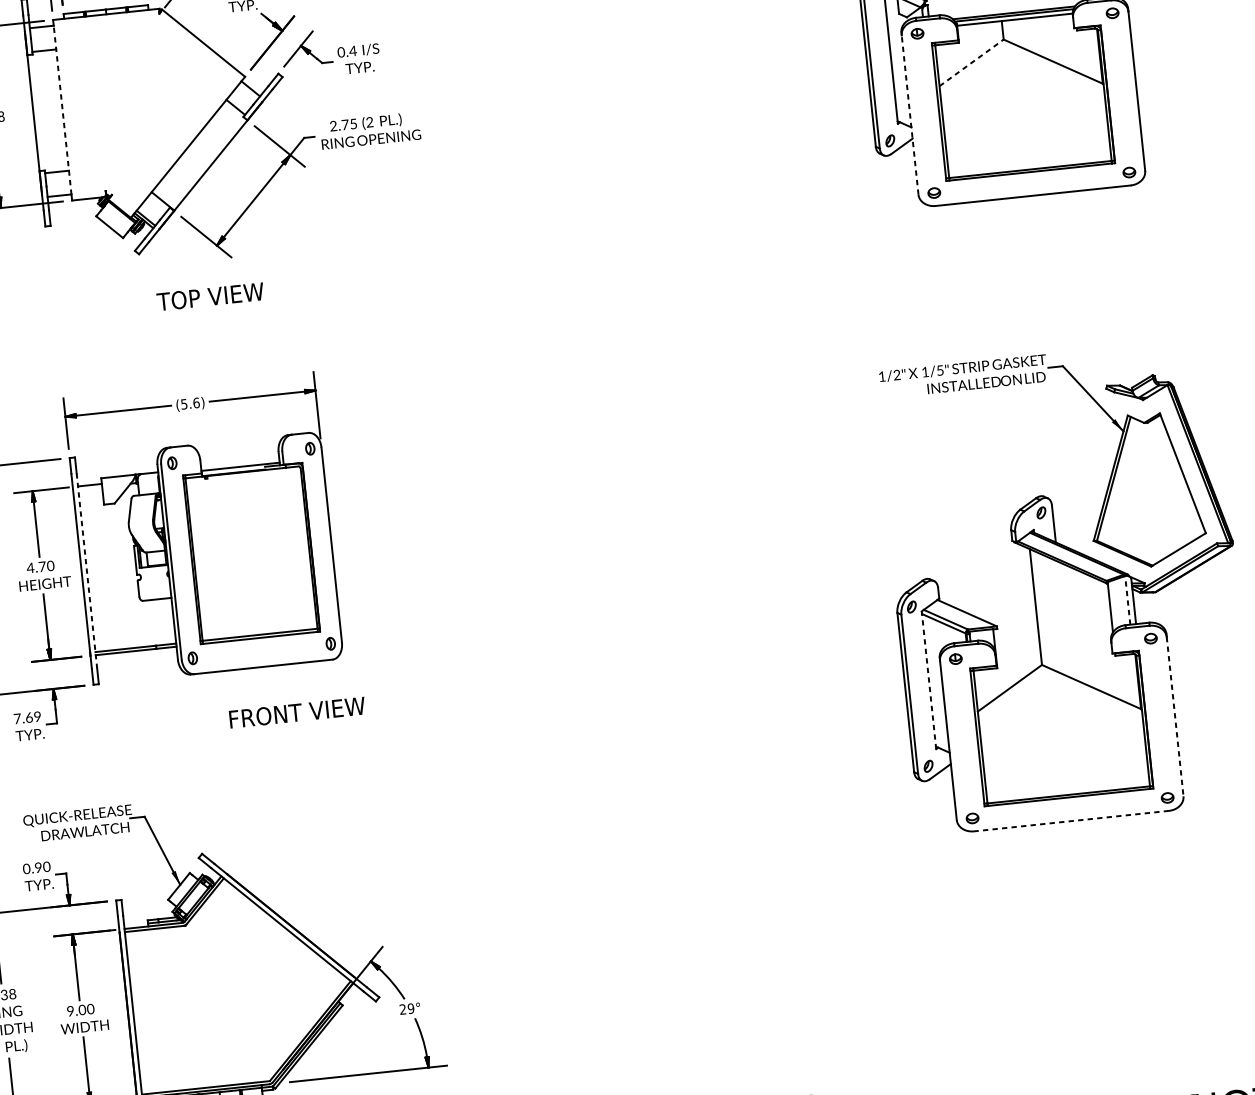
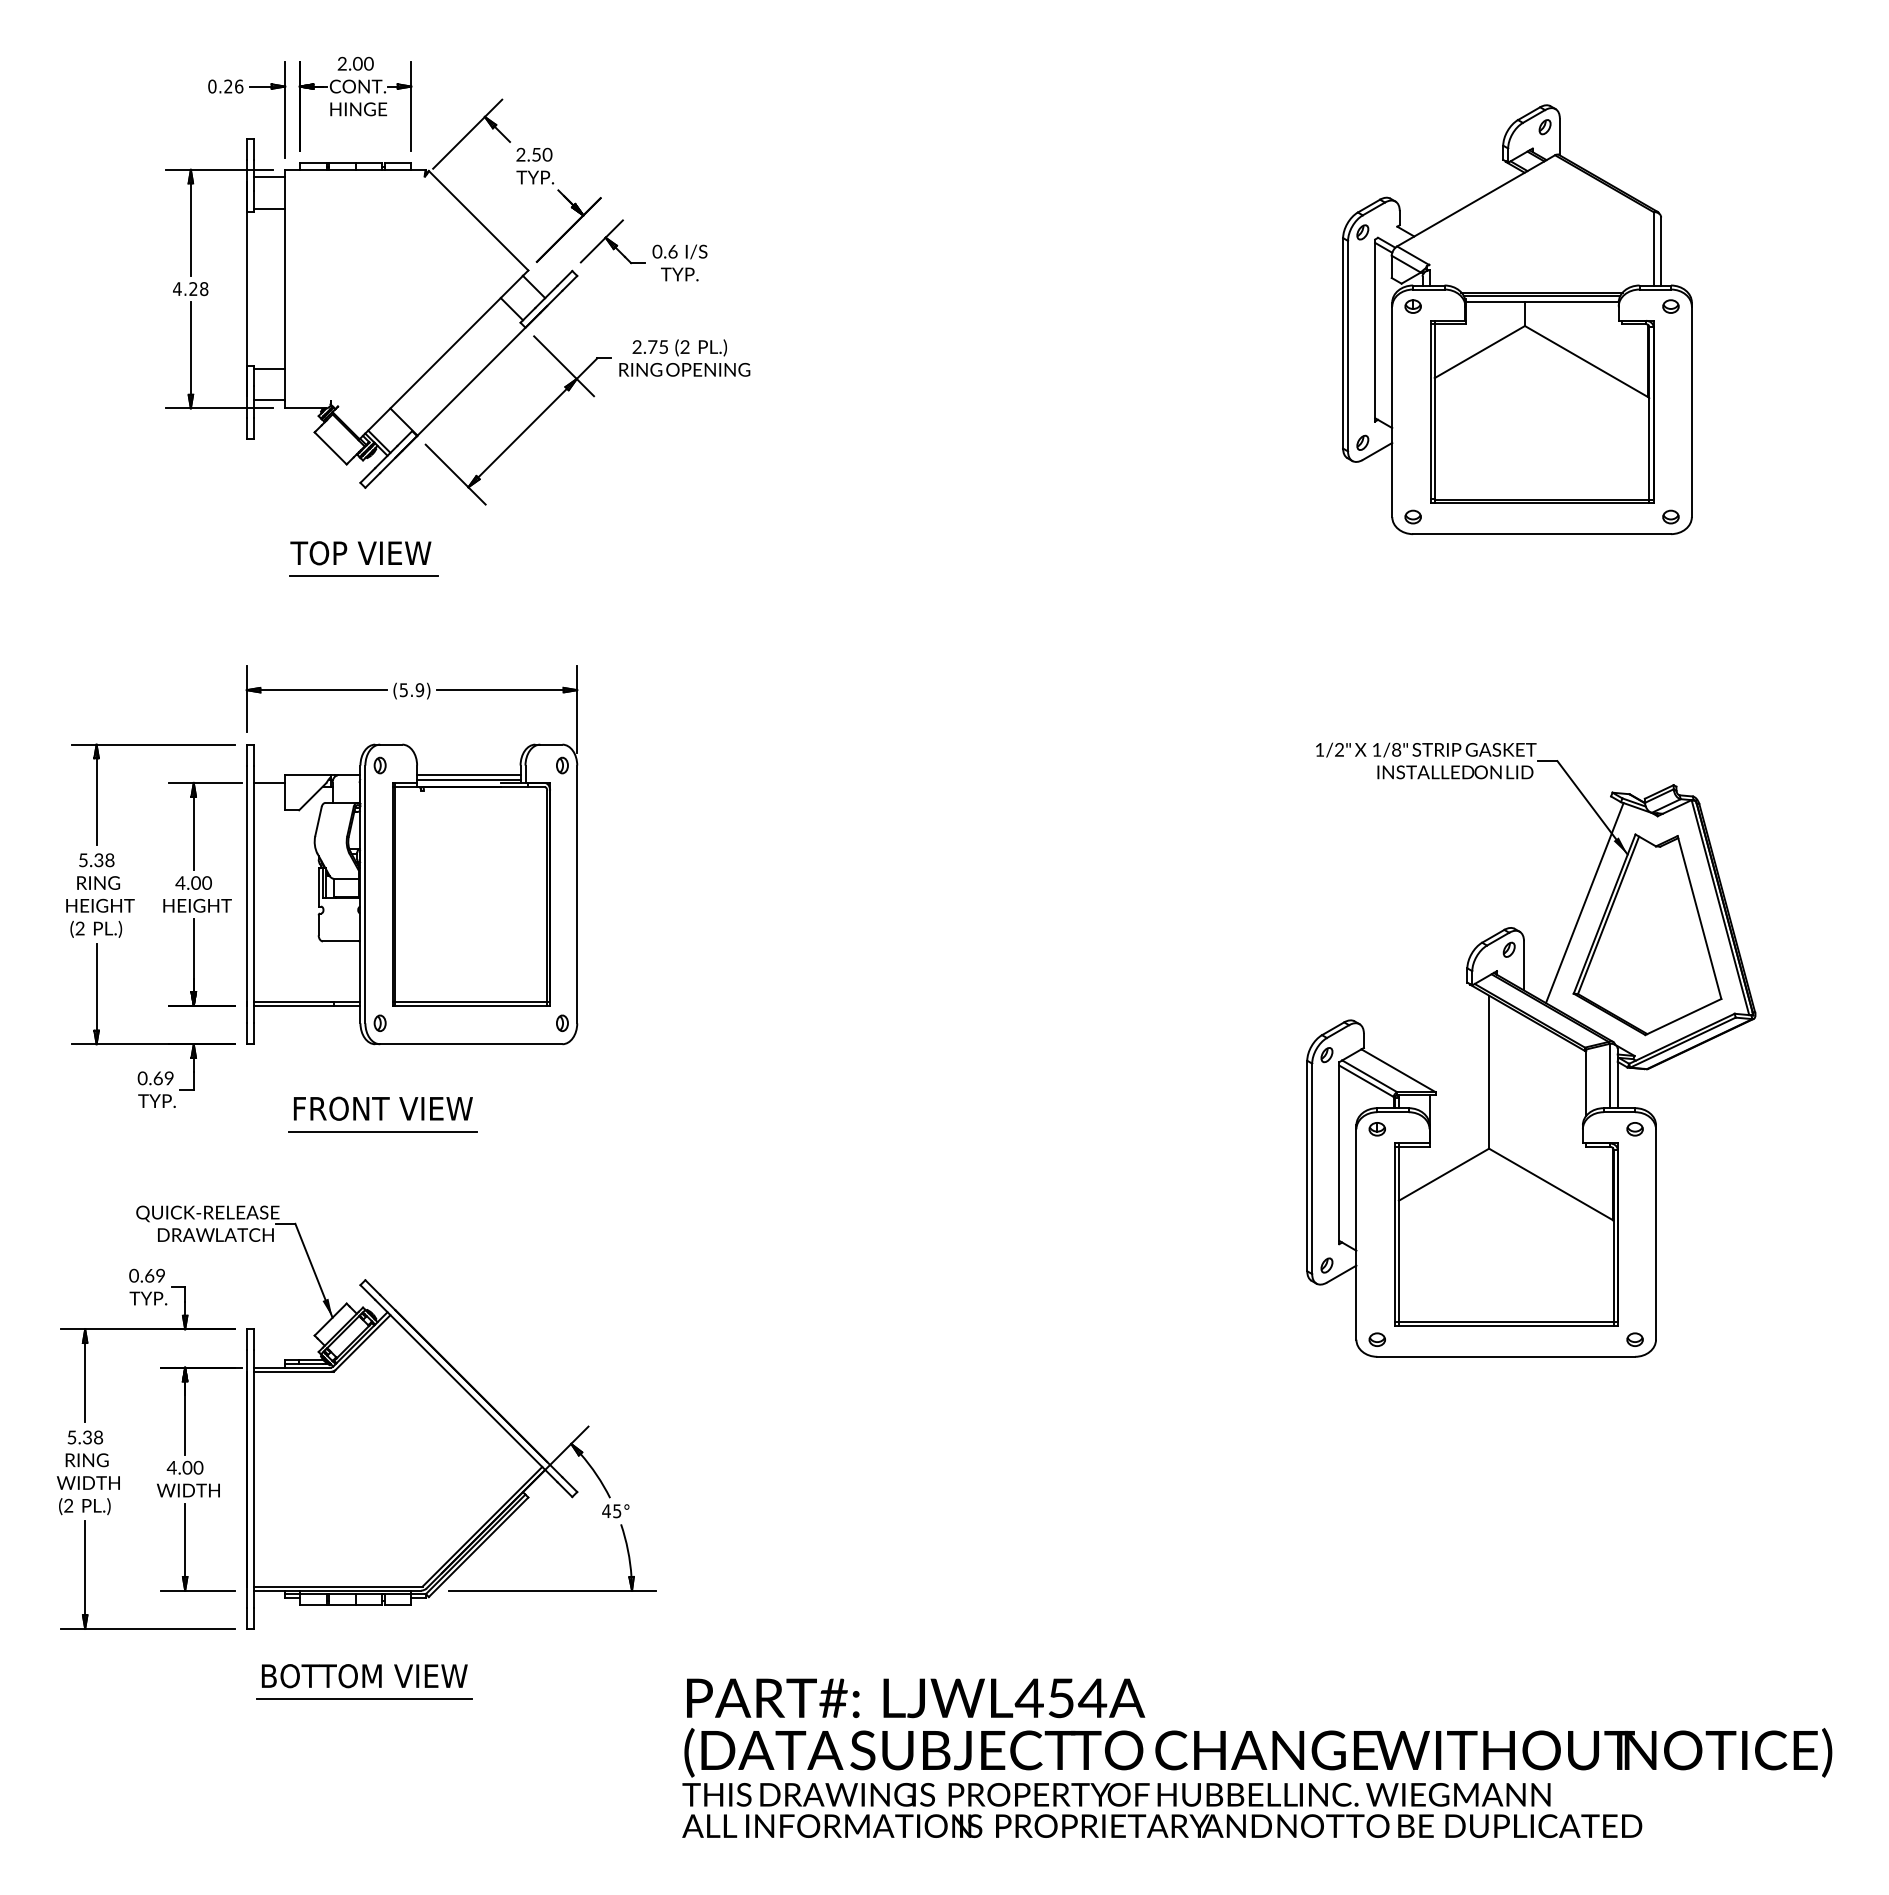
text: (352, 51) -> (672, 251), 0.4 -> 0.6
line: (972, 62) -> (1480, 351), dashed -> solid
line: (62, 110) -> (285, 289), dashed -> solid
line: (910, 114) -> (1392, 411), dashed -> solid
text: (210, 297) -> (360, 553), moved
line: (145, 321) -> (364, 576), added
text: (940, 370) -> (1396, 749), 1/5" -> 1/8"
text: (196, 403) -> (419, 690), (5.6) -> (5.9)
line: (239, 463) -> (468, 775), added
line: (1094, 471) -> (1584, 903), added
text: (41, 566) -> (195, 882), 4.70 -> 4.00
line: (86, 570) -> (253, 894), dashed -> solid
line: (1128, 599) -> (1610, 1075), dashed -> solid
line: (929, 679) -> (1339, 1152), dashed -> solid
text: (297, 712) -> (383, 1108), moved
line: (1175, 717) -> (1656, 1235), dashed -> solid
text: (17, 718) -> (142, 1078), 7.69 -> 0.69
line: (203, 739) -> (382, 1131), added
line: (1071, 820) -> (1506, 1356), dashed -> solid
text: (42, 867) -> (155, 1275), 0.90 -> 0.69
text: (406, 1008) -> (611, 1510), 29° -> 45°
text: (70, 1011) -> (171, 1467), 9.00 -> 4.00

